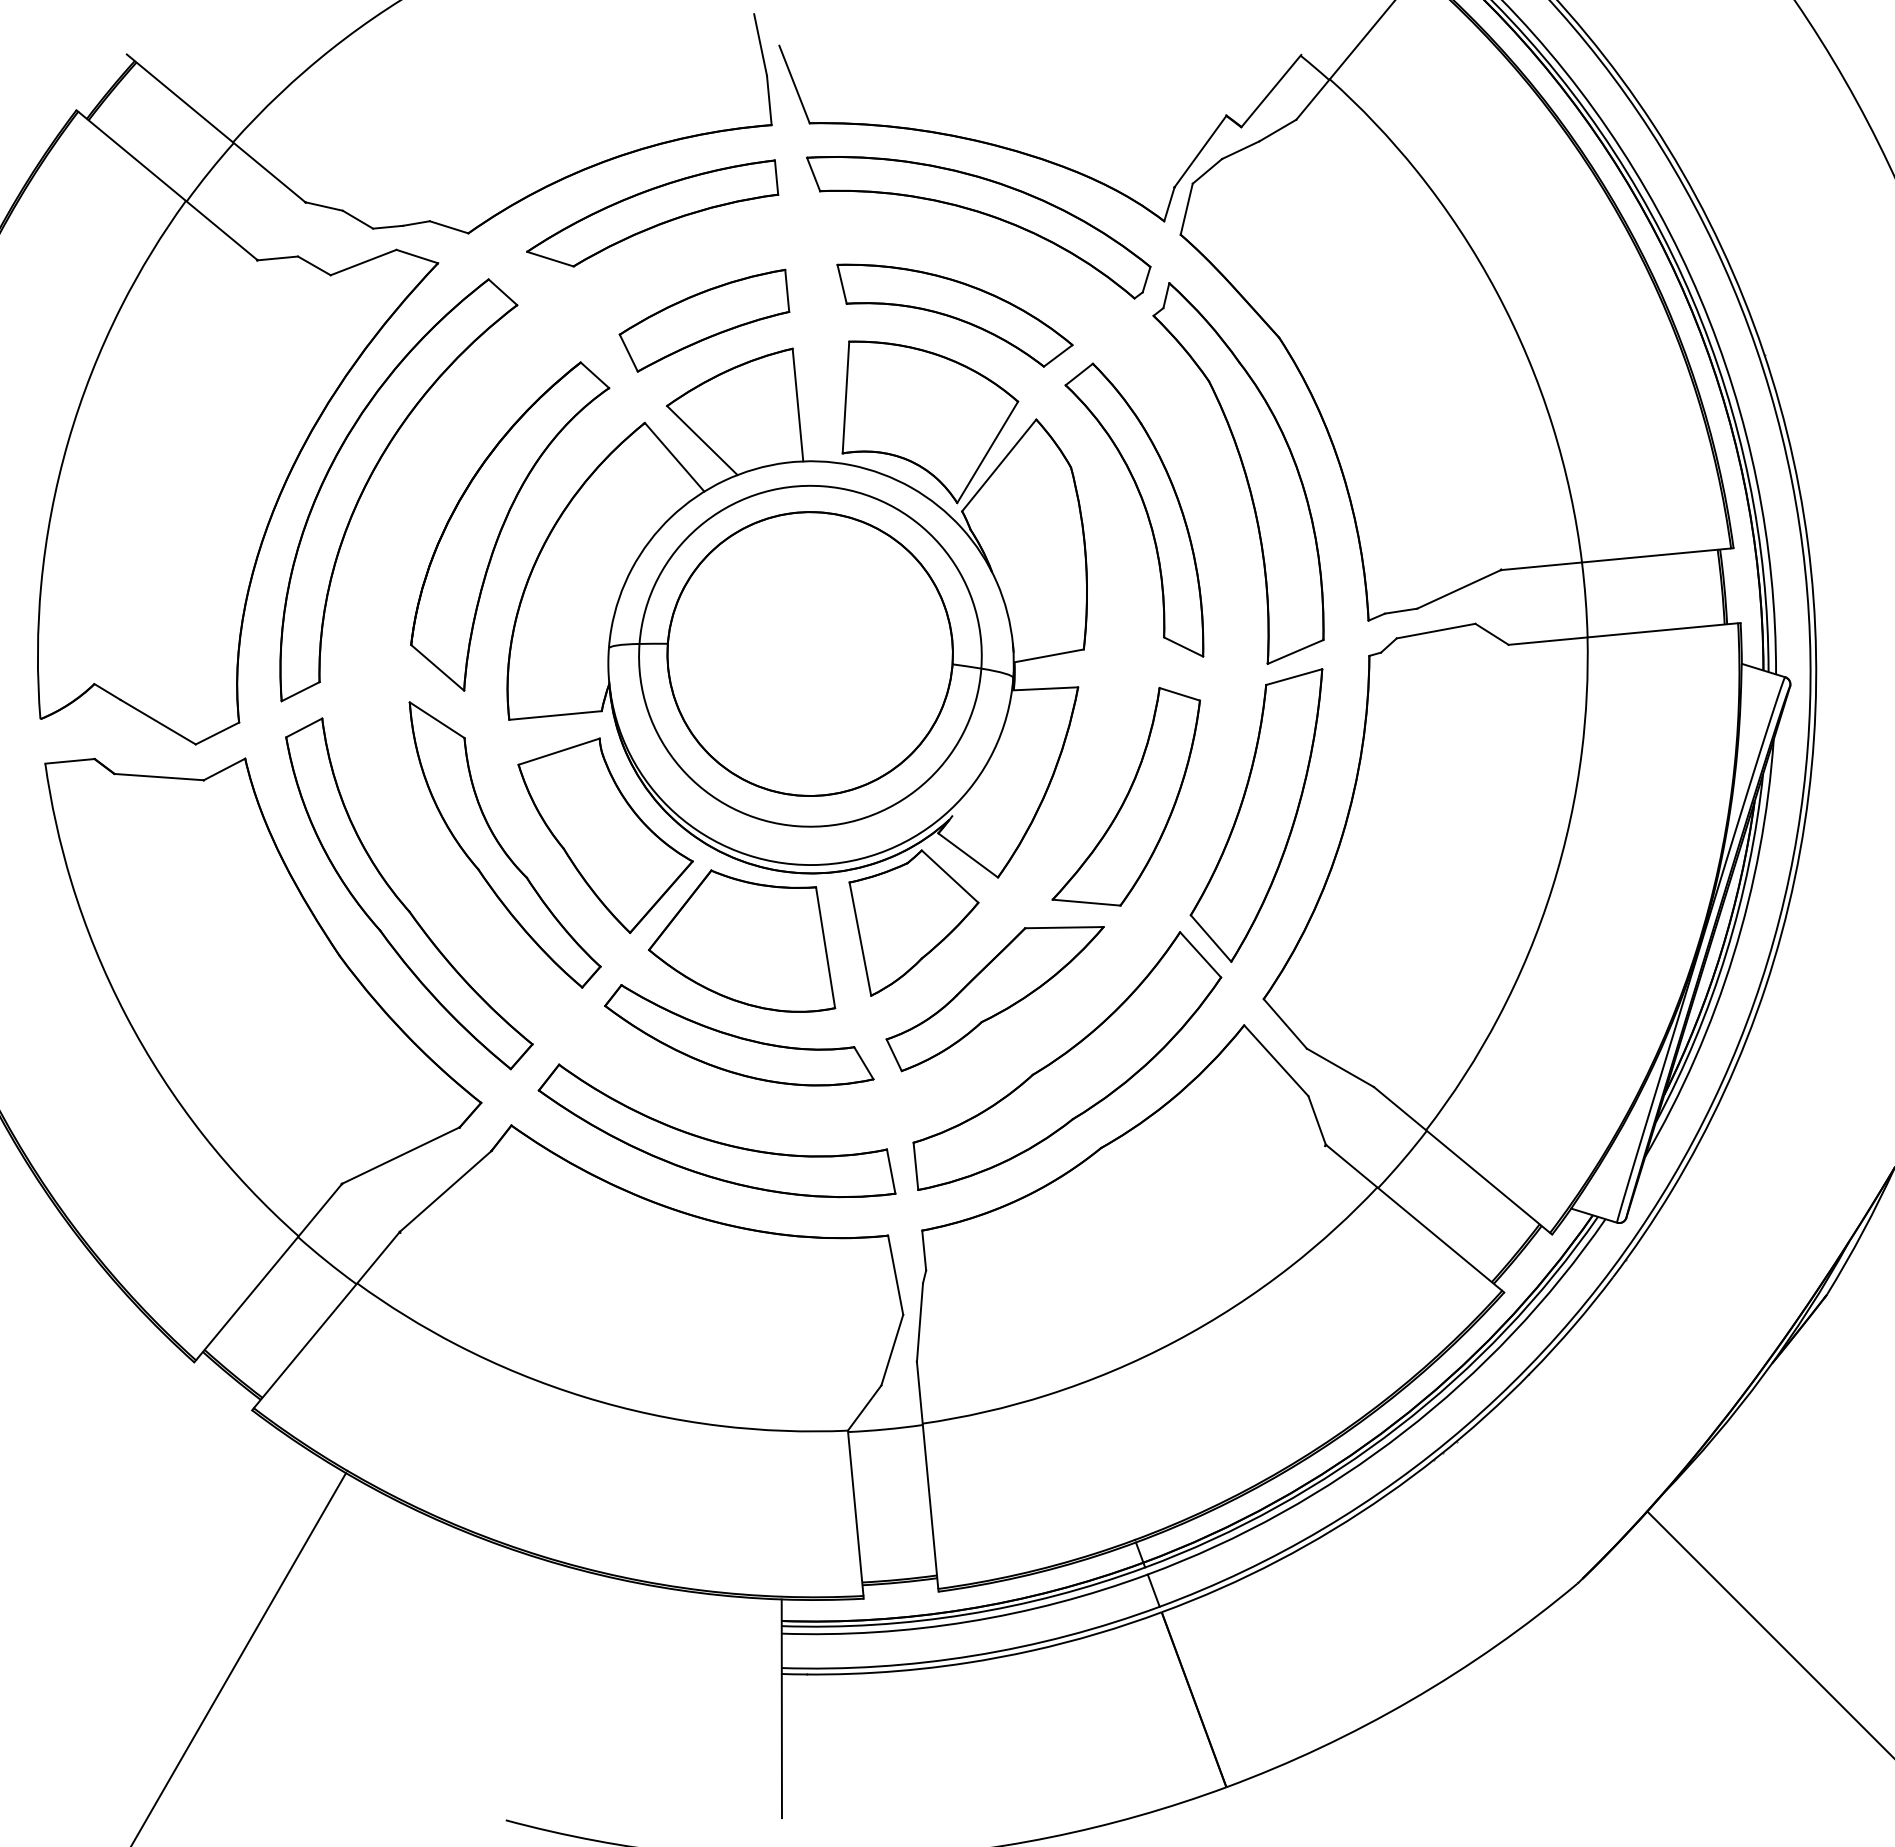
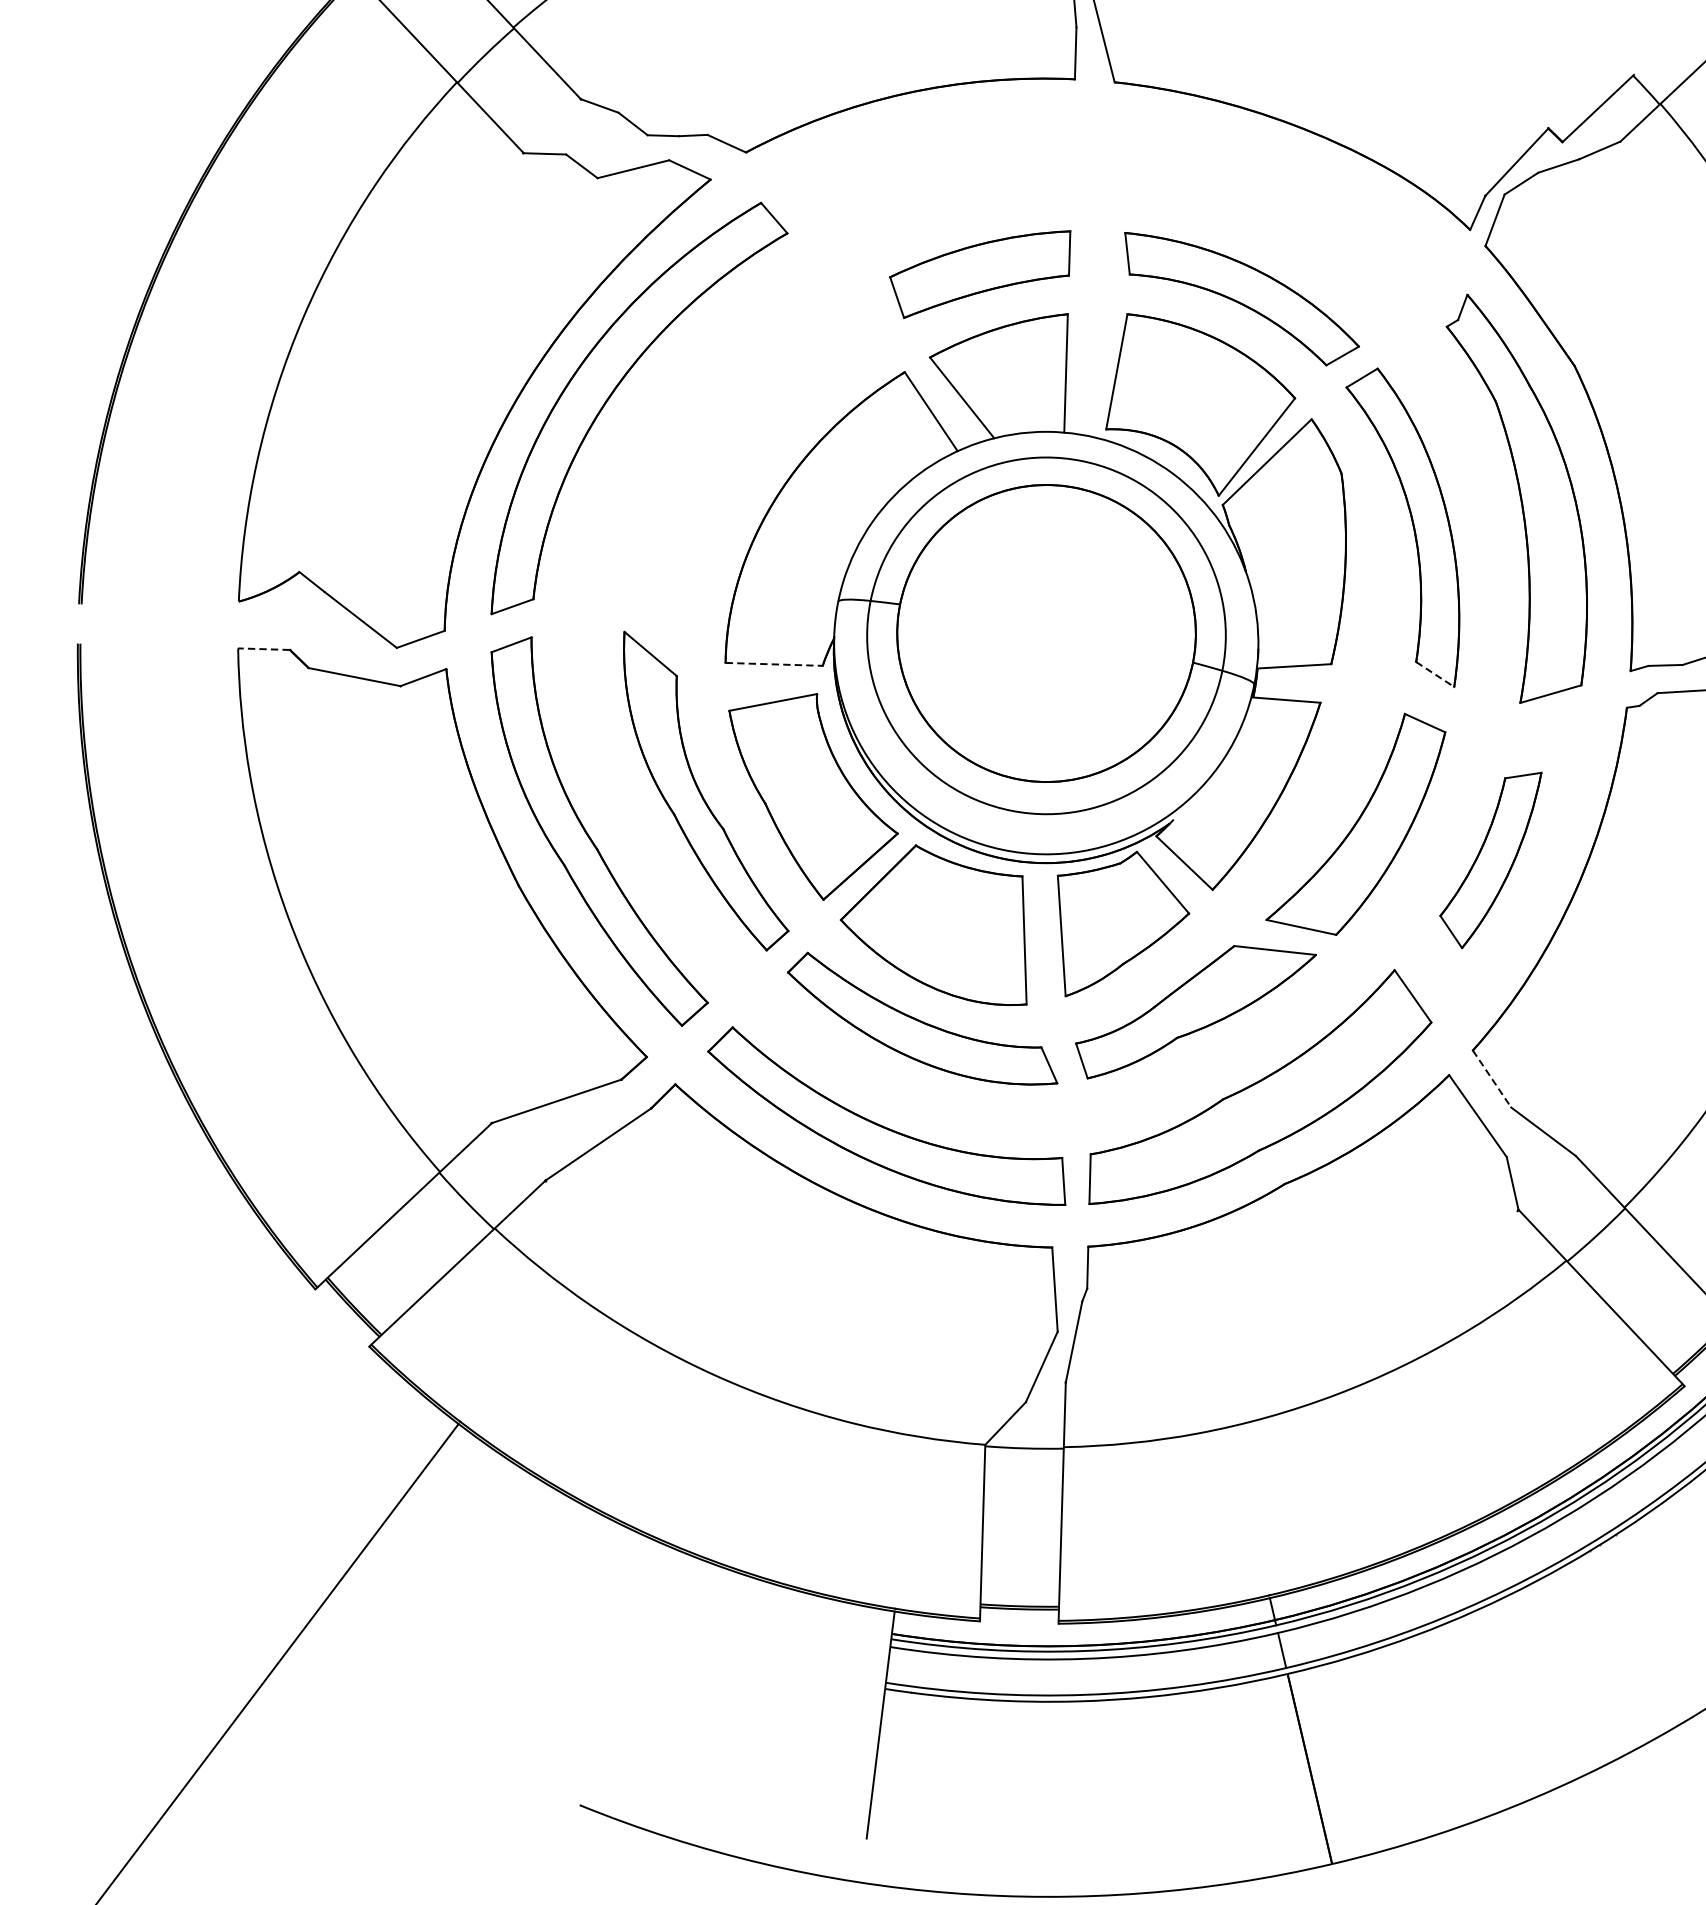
part: (652, 213) -> (939, 155), removed
part: (982, 214) -> (1282, 199), removed
part: (504, 525) -> (745, 460), removed
line: (1183, 647) -> (1435, 675), solid -> dashed
line: (556, 715) -> (775, 664), solid -> dashed
line: (69, 761) -> (263, 649), solid -> dashed
part: (1256, 815) -> (1489, 858), size x0.6
line: (1285, 1023) -> (1492, 1078), solid -> dashed

